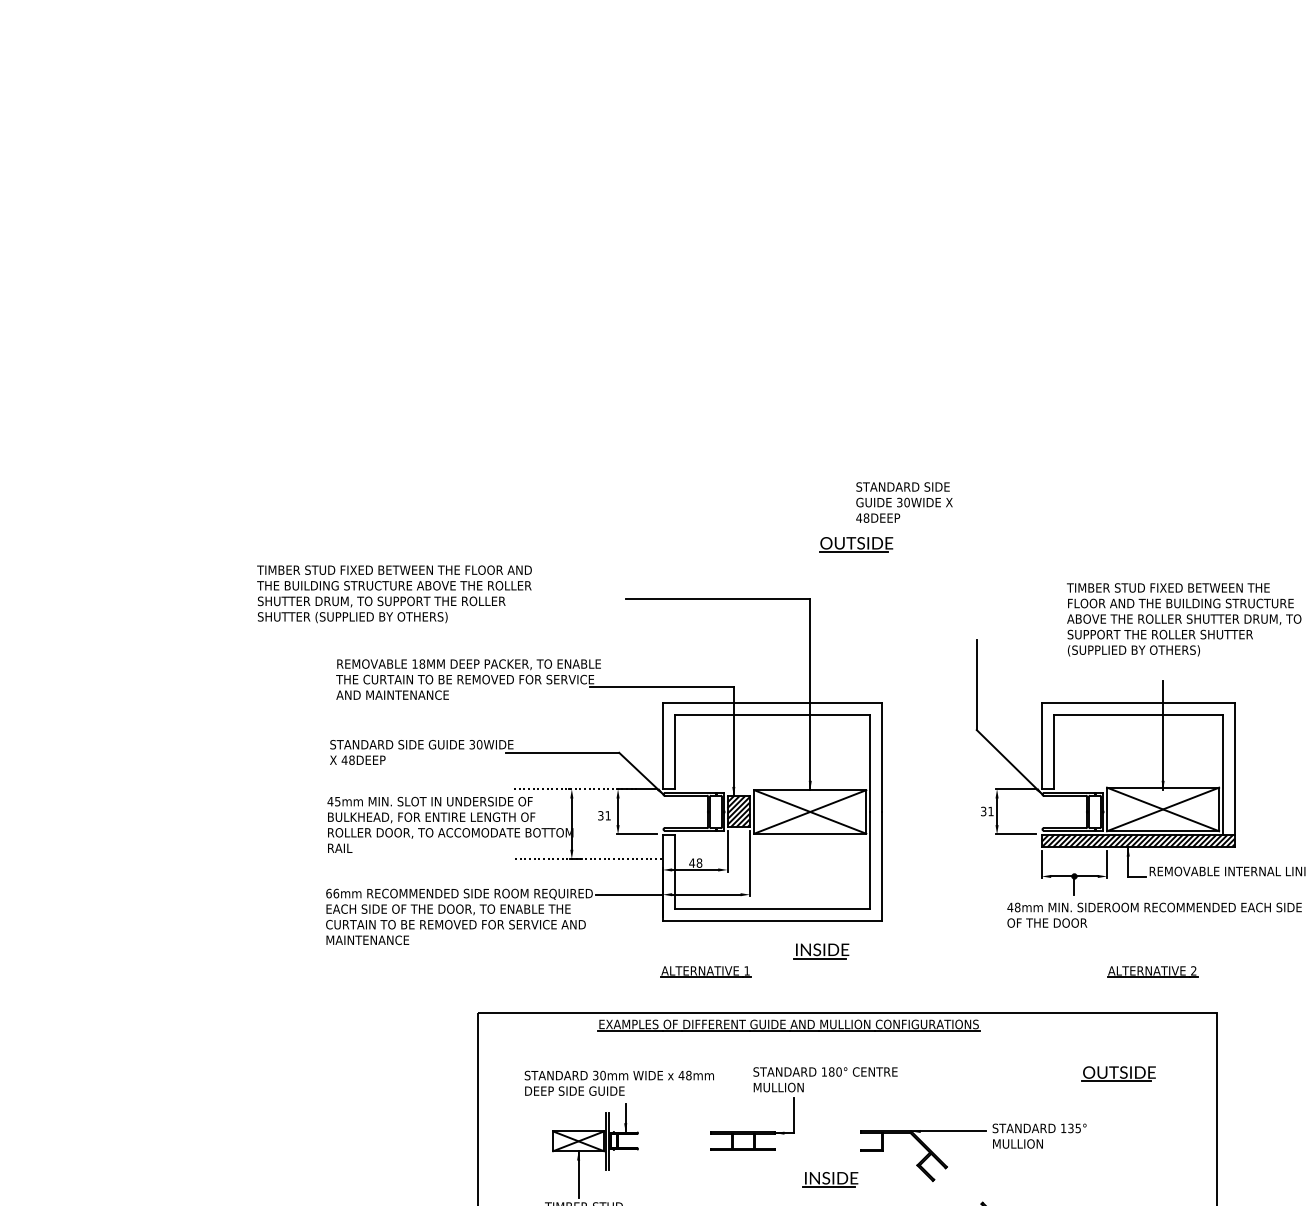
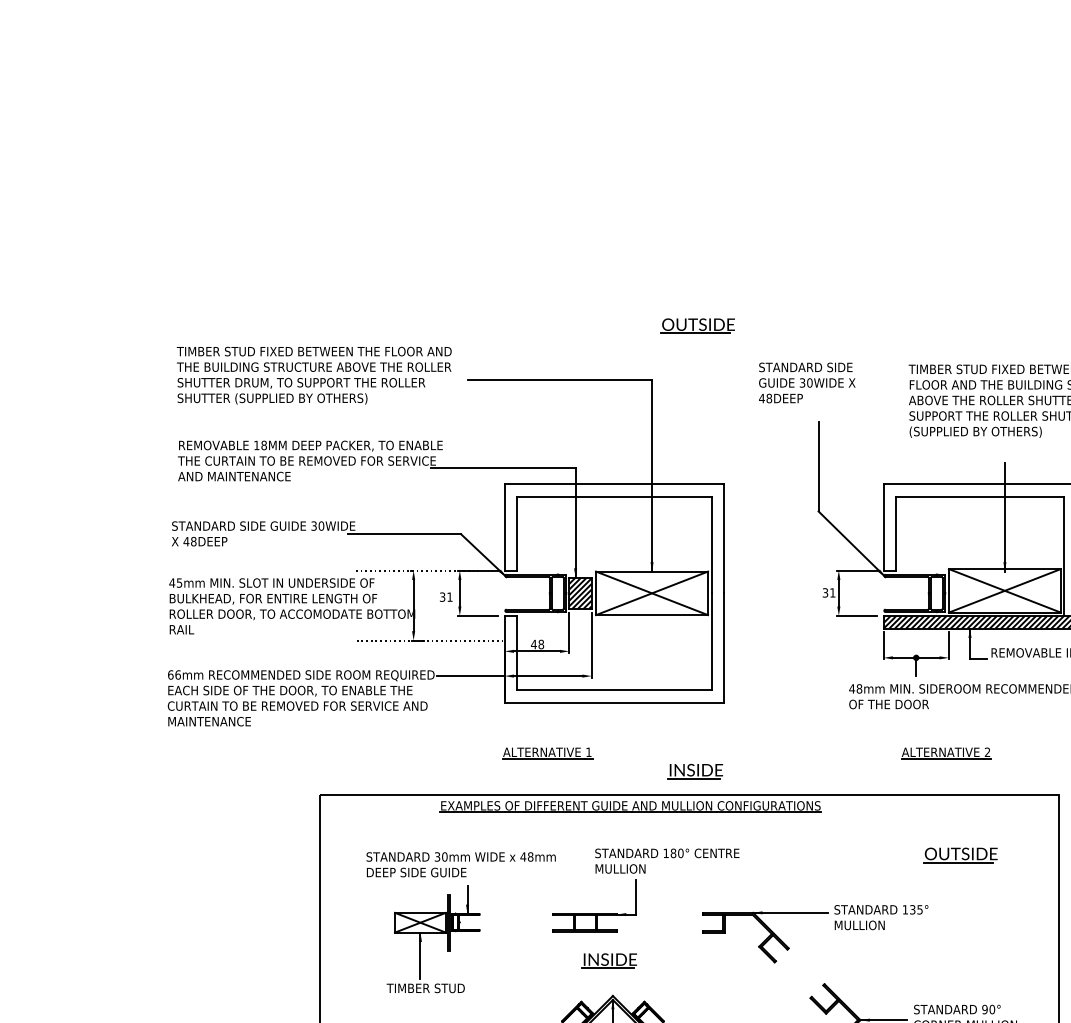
text: (904, 502) -> (807, 382), moved
text: (394, 594) -> (314, 375), moved
part: (821, 951) -> (695, 771), moved
part: (1152, 971) -> (946, 752), moved
part: (830, 1179) -> (609, 960), moved

